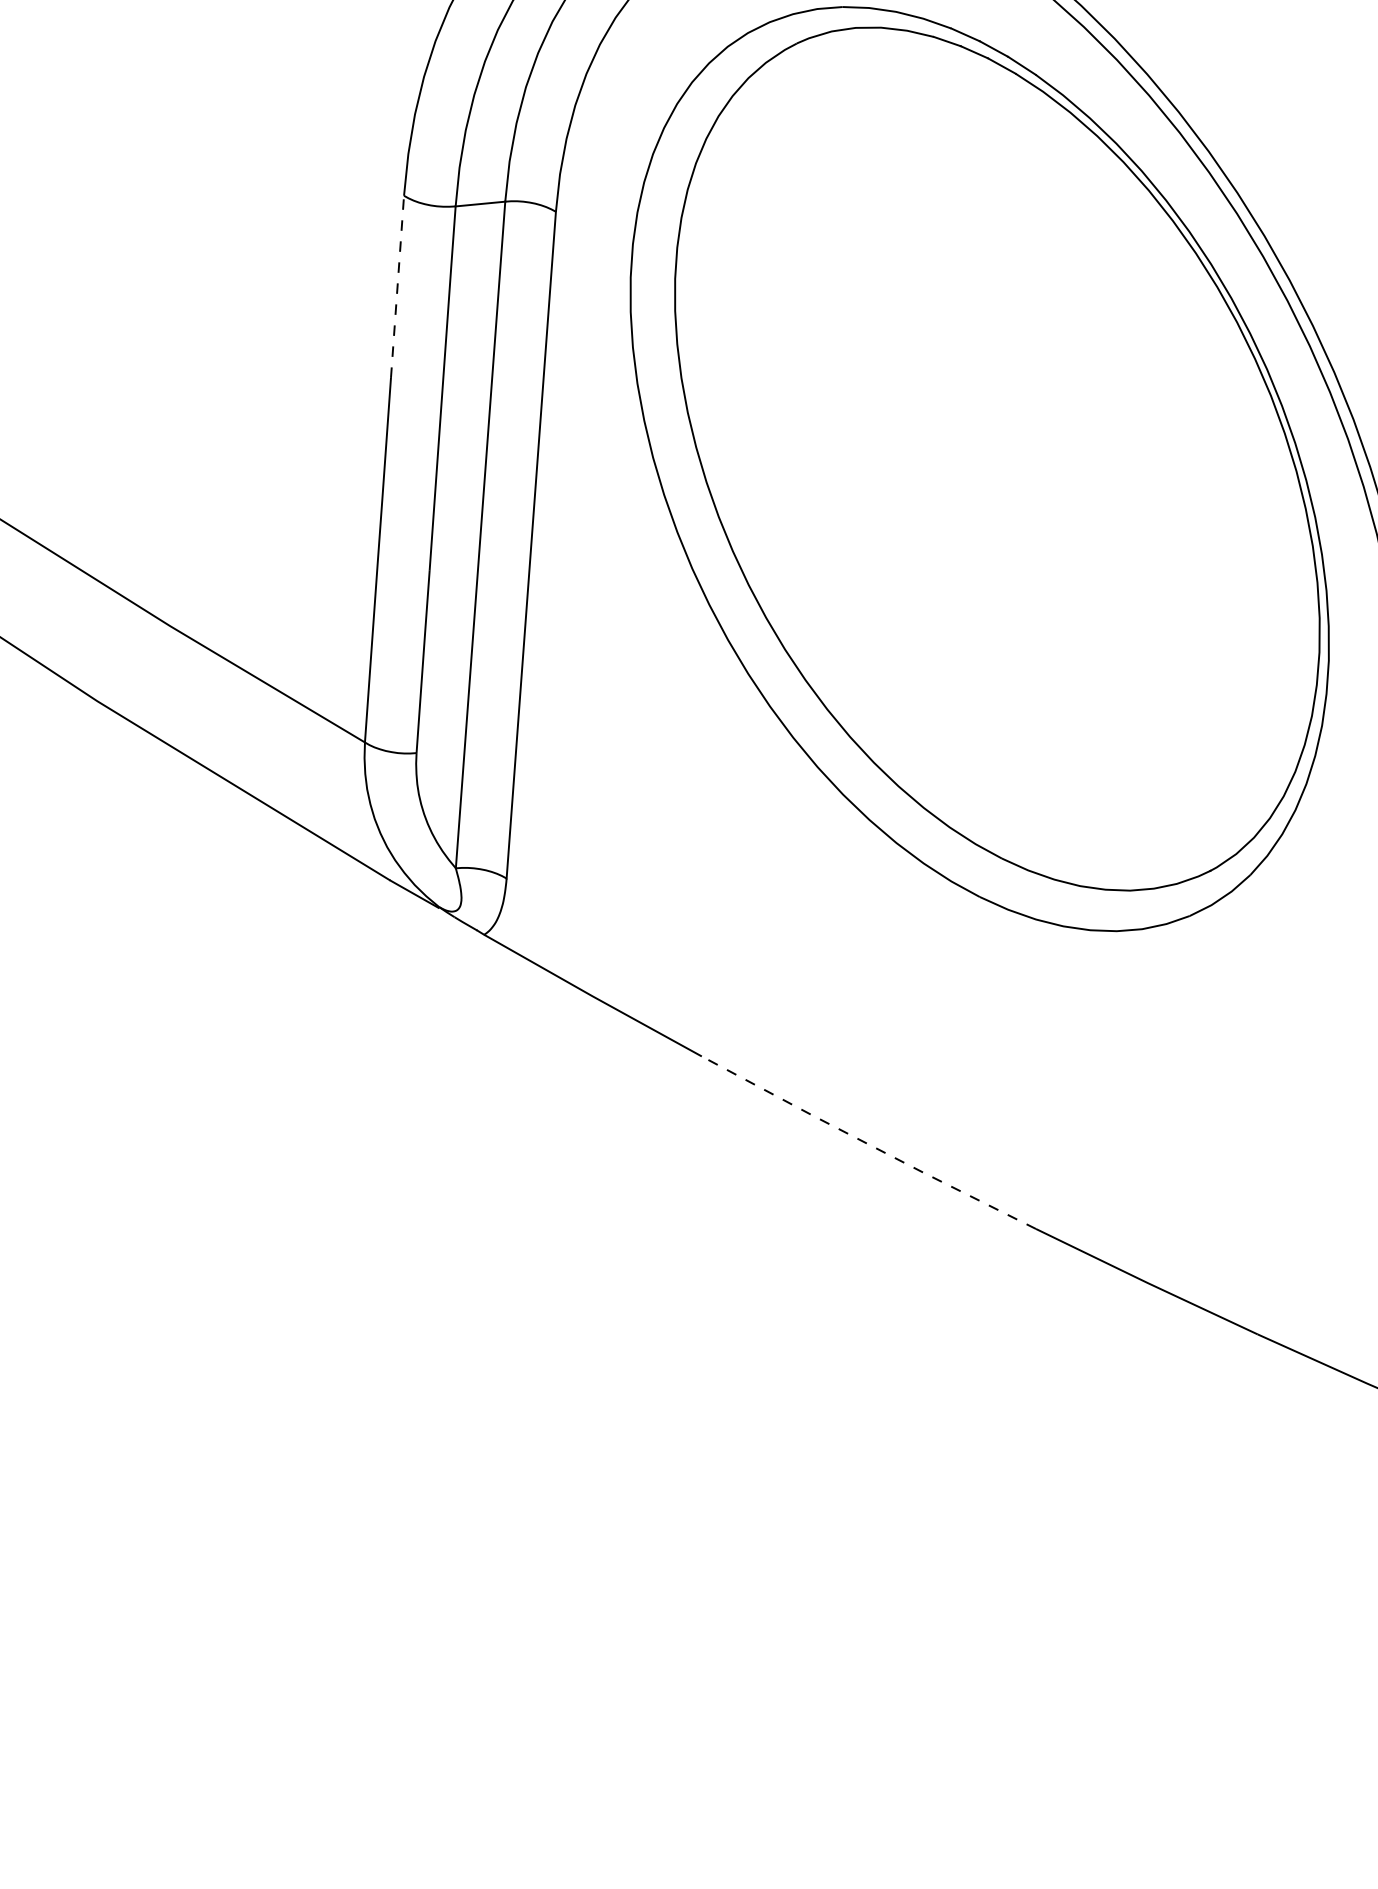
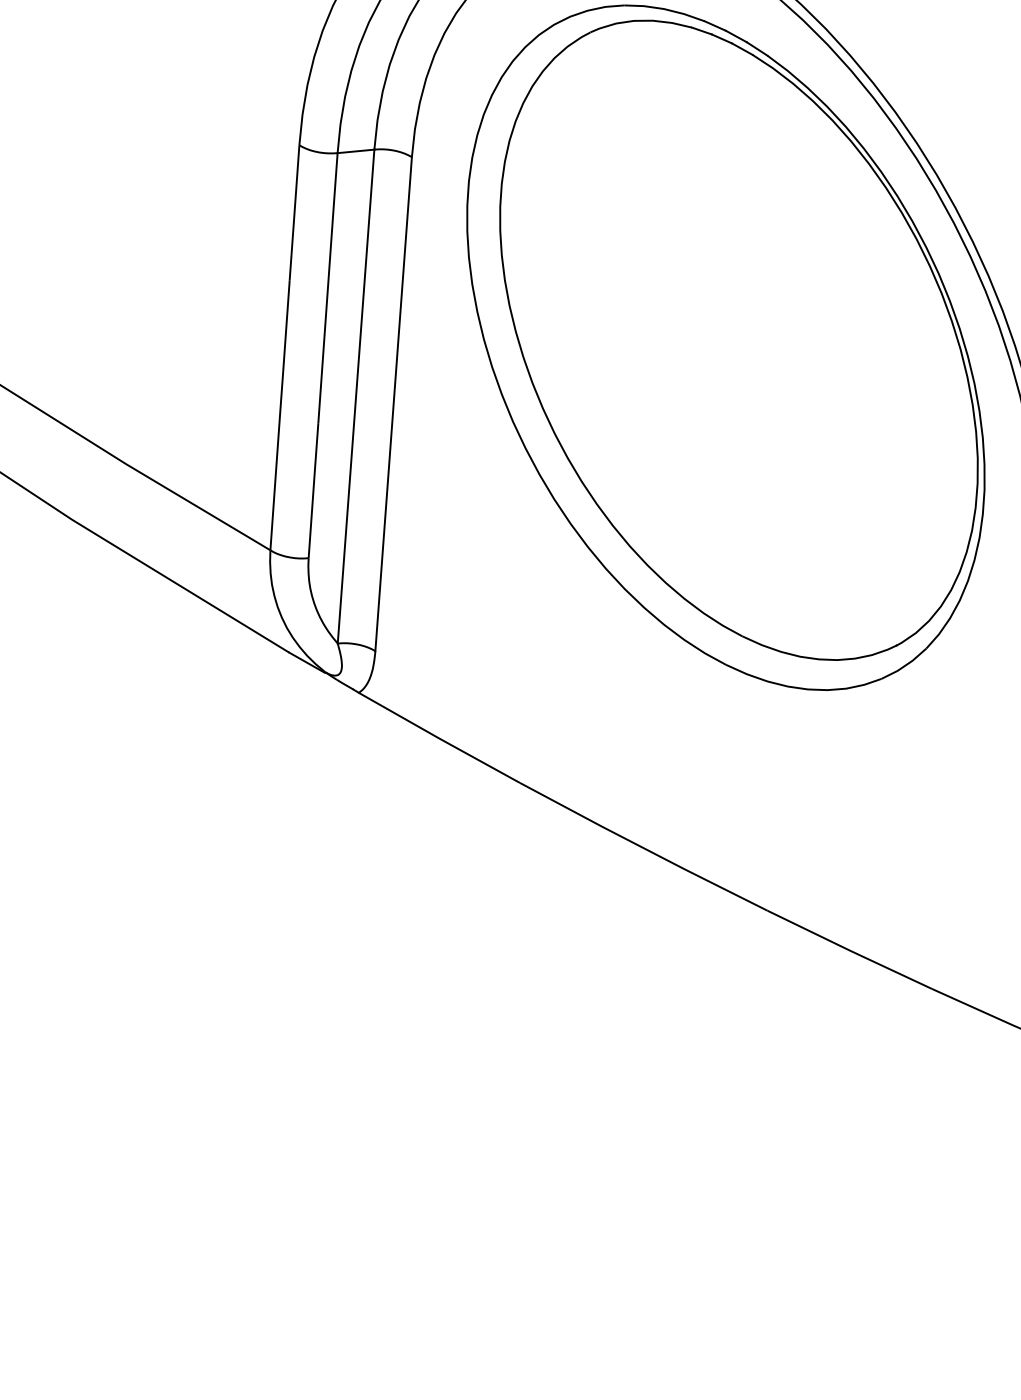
line: (397, 286) -> (294, 212), dashed -> solid
line: (867, 1143) -> (642, 847), dashed -> solid

